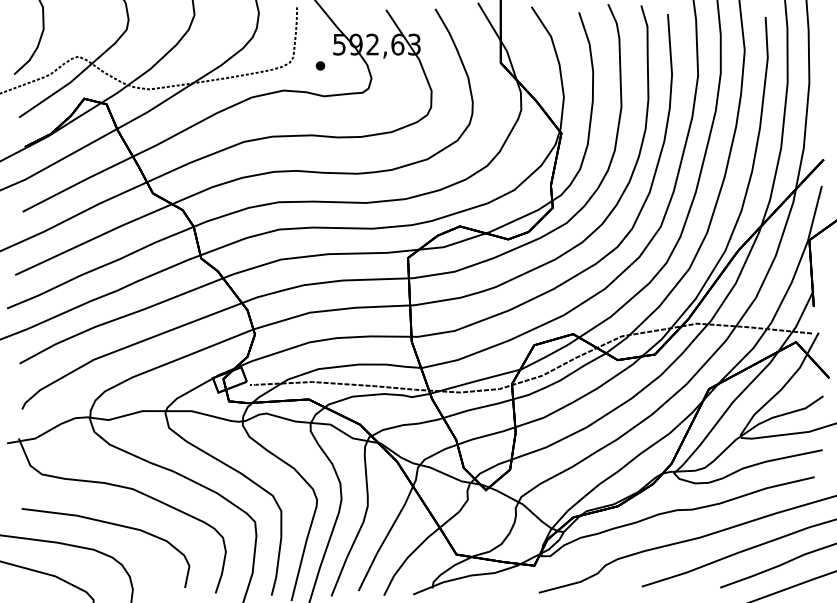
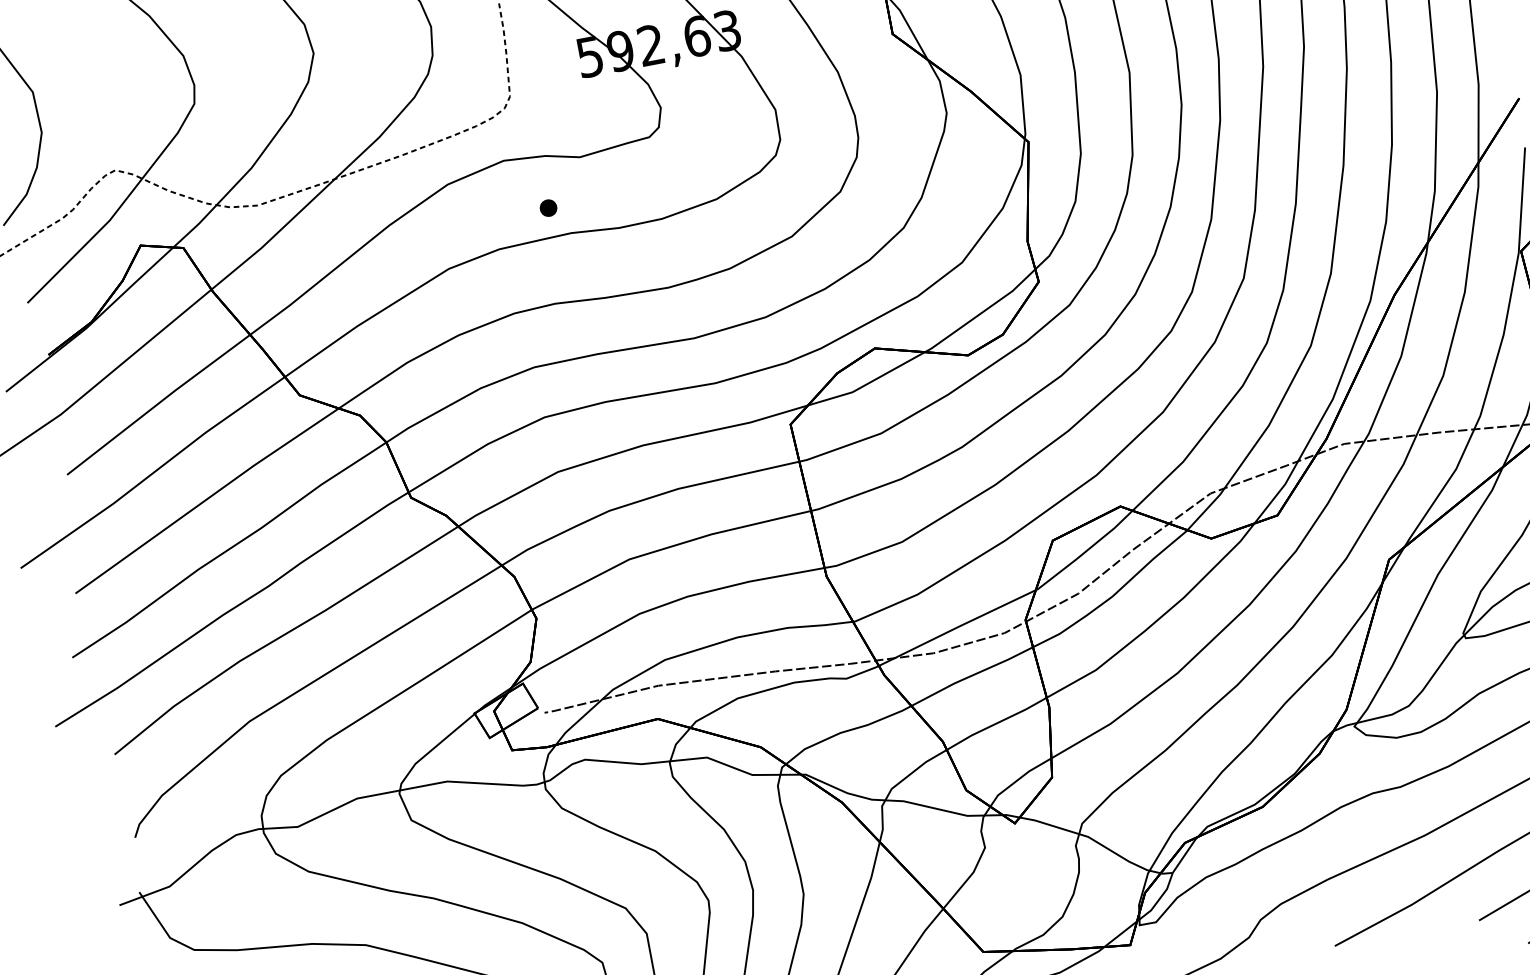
part: (320, 65) -> (548, 207), moved

